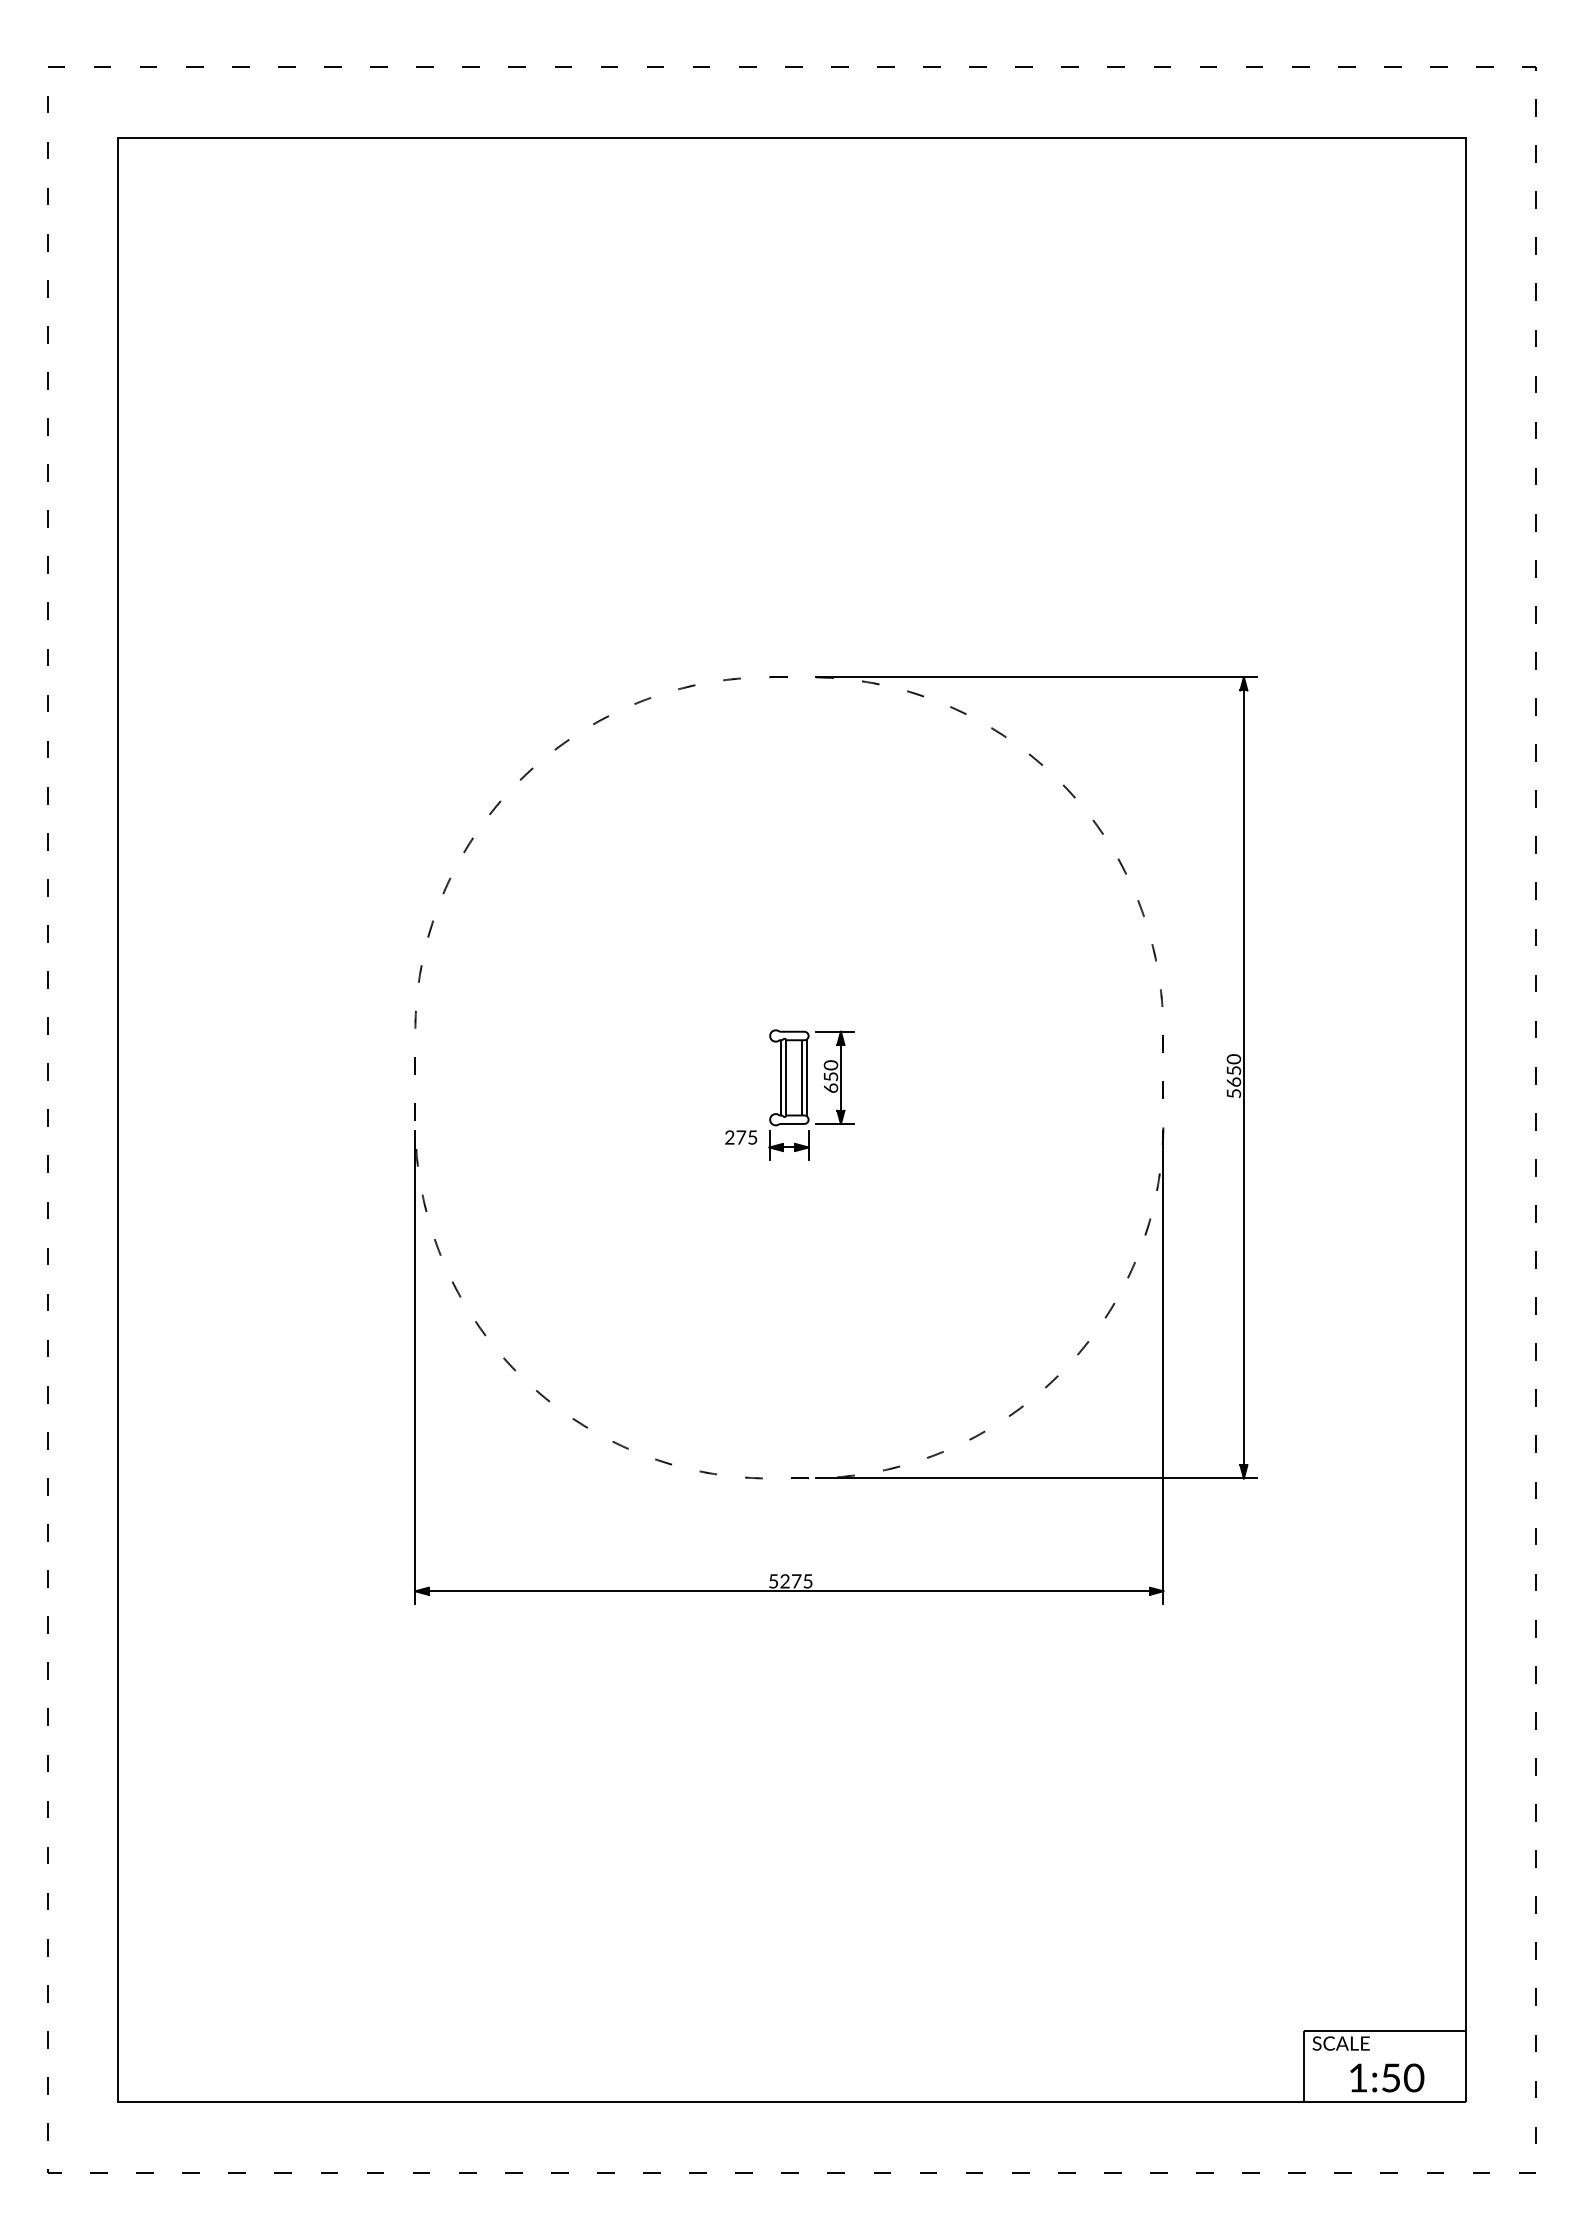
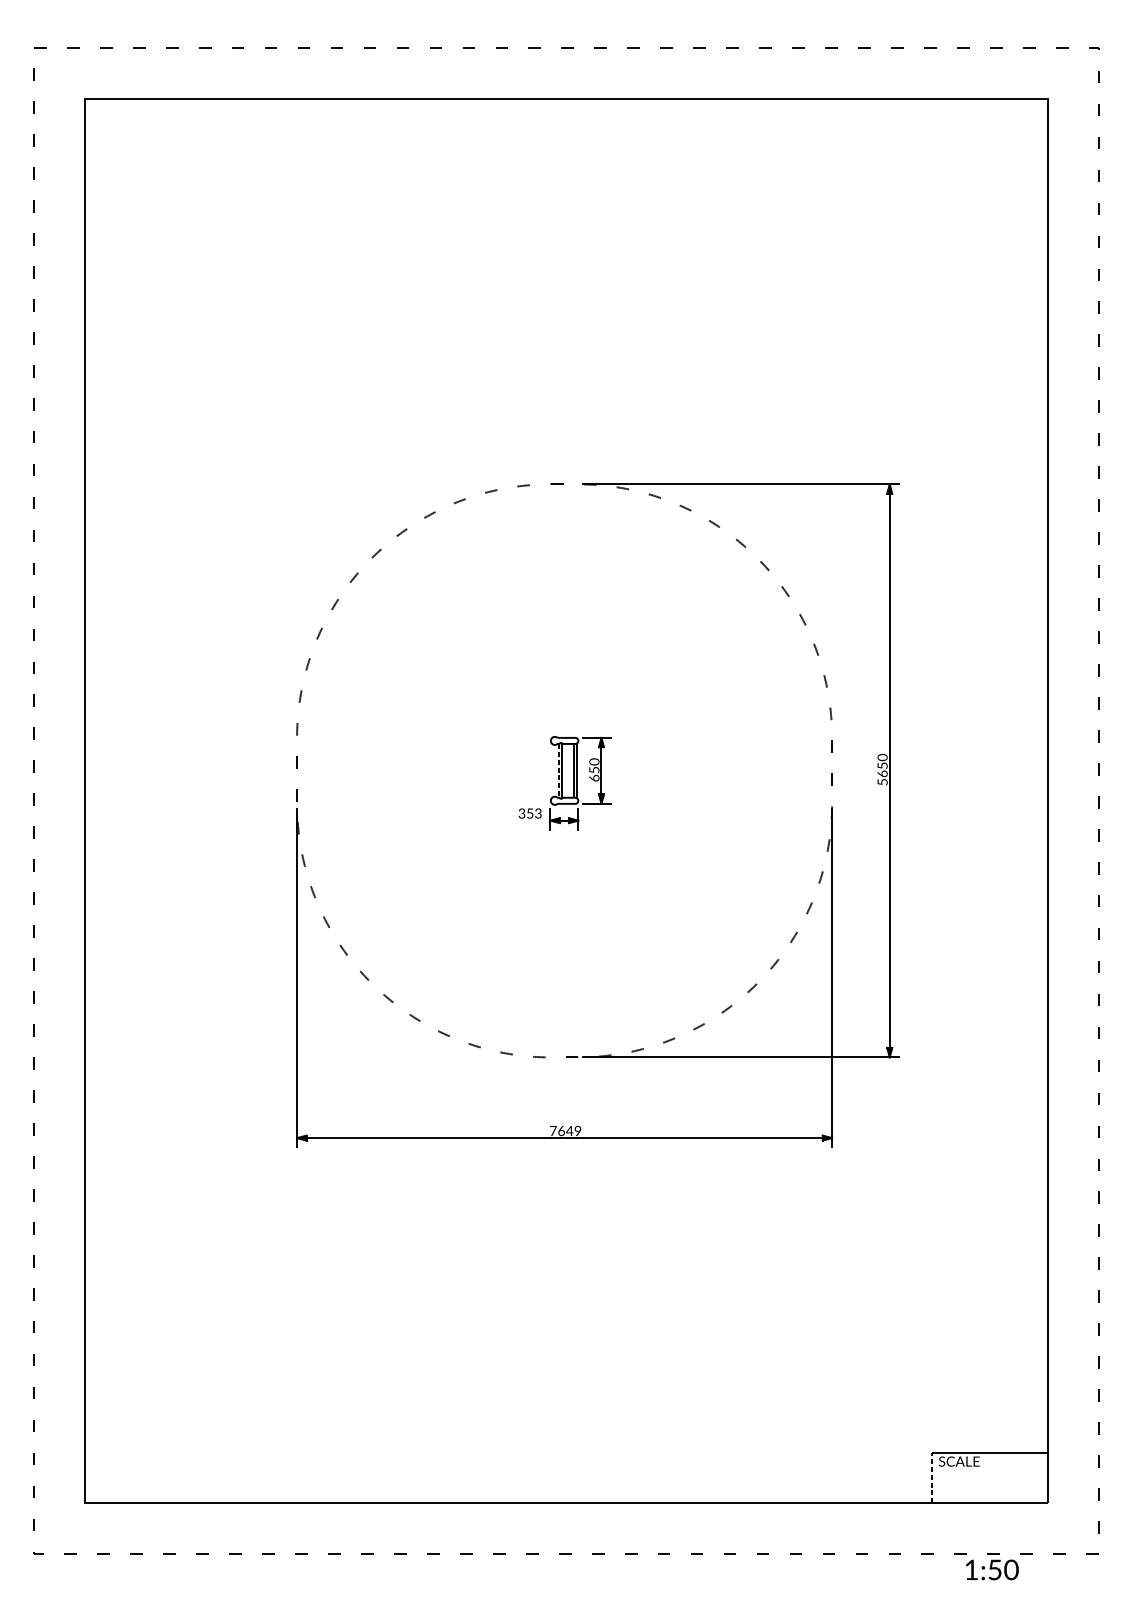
line: (781, 1077) -> (558, 770), solid -> dashed
text: (741, 1137) -> (530, 813), 275 -> 353
text: (790, 1581) -> (565, 1131), 5275 -> 7649
line: (1303, 2065) -> (932, 1477), solid -> dashed
text: (1387, 2077) -> (992, 1569), moved

